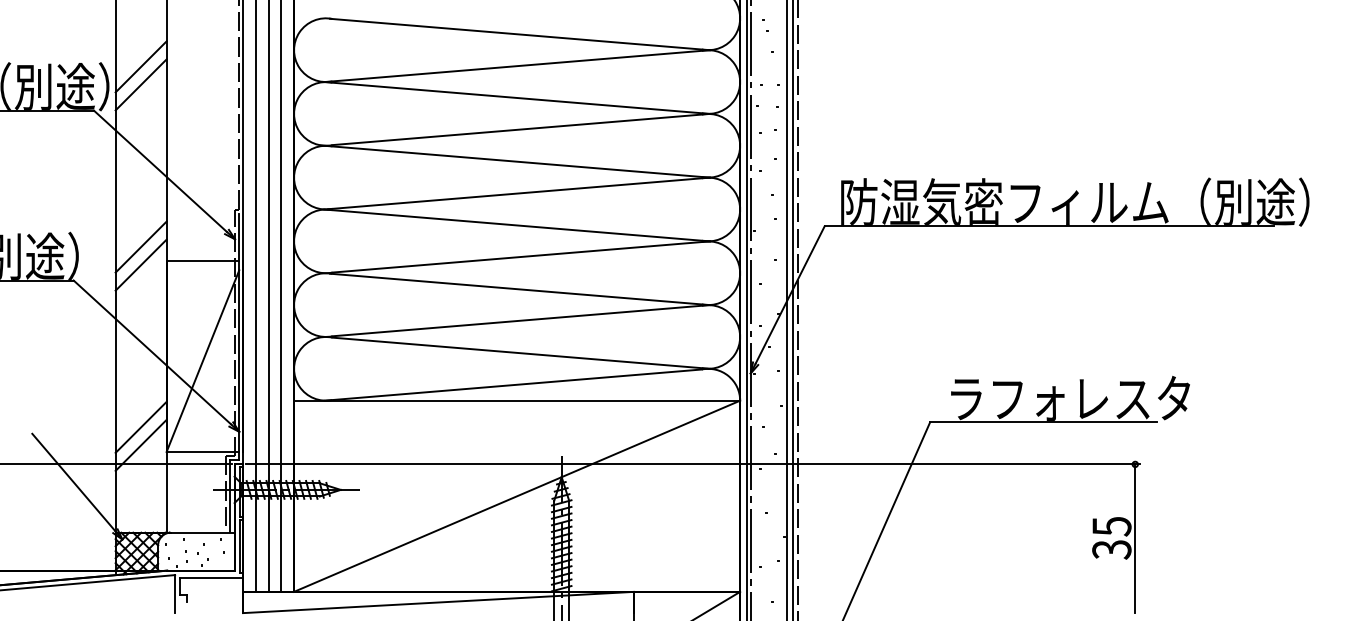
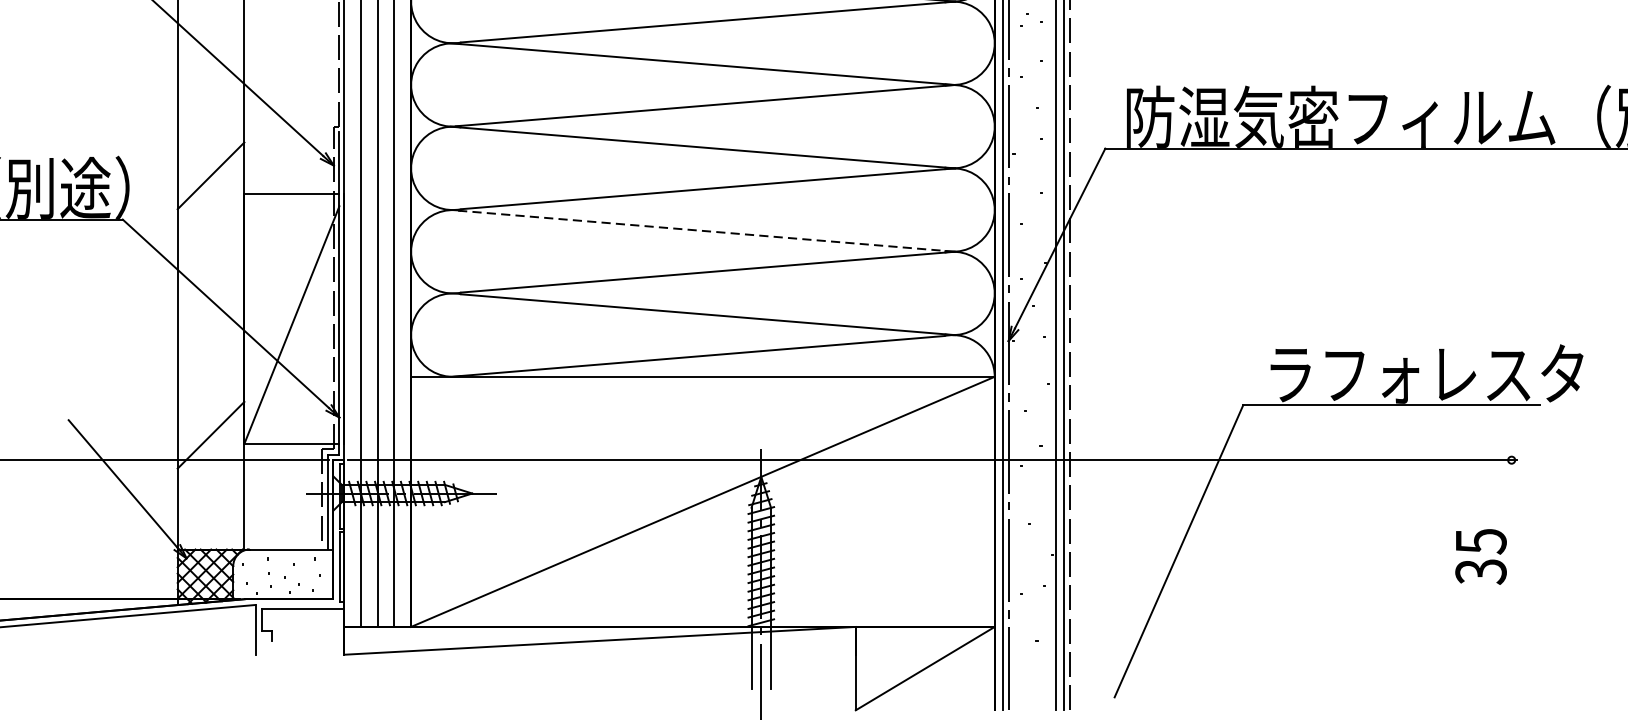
line: (140, 264) -> (210, 198), removed
line: (519, 289) -> (706, 231), solid -> dashed
line: (140, 426) -> (210, 410), removed
line: (1135, 538) -> (1511, 557), removed

